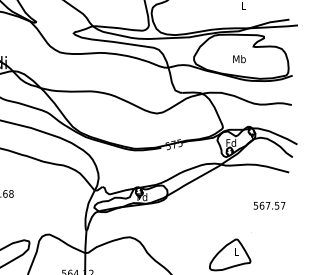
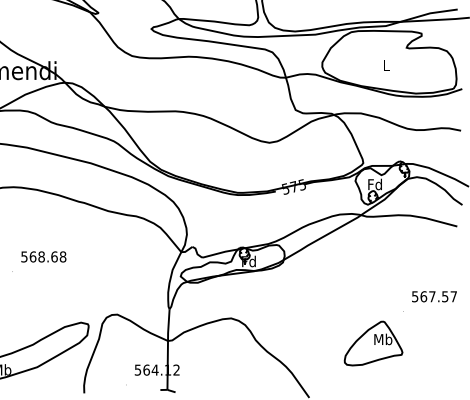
text: (239, 59) -> (386, 65), Mb -> L
text: (269, 205) -> (434, 296), moved
text: (237, 252) -> (383, 339), L -> Mb

